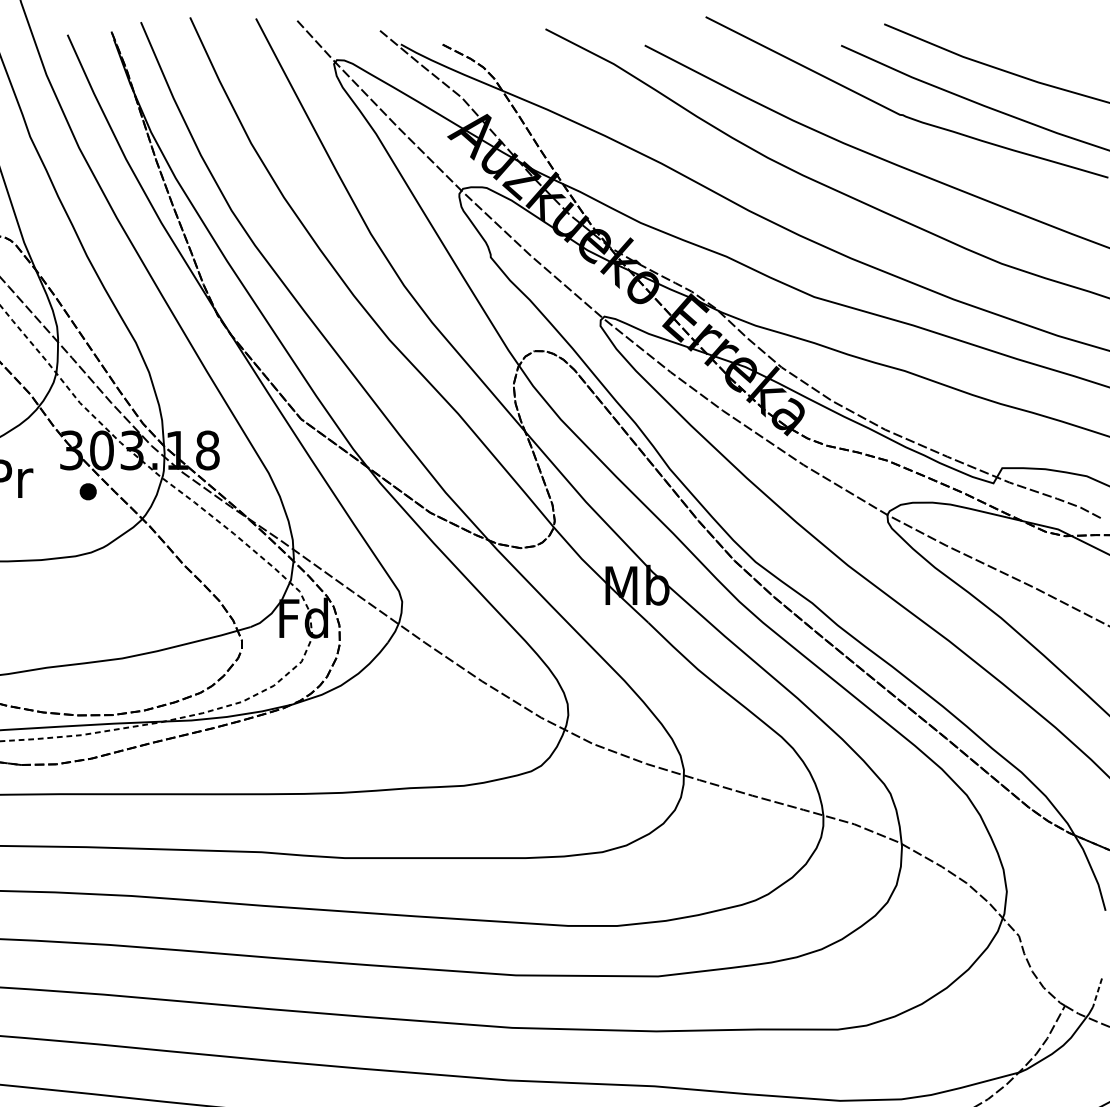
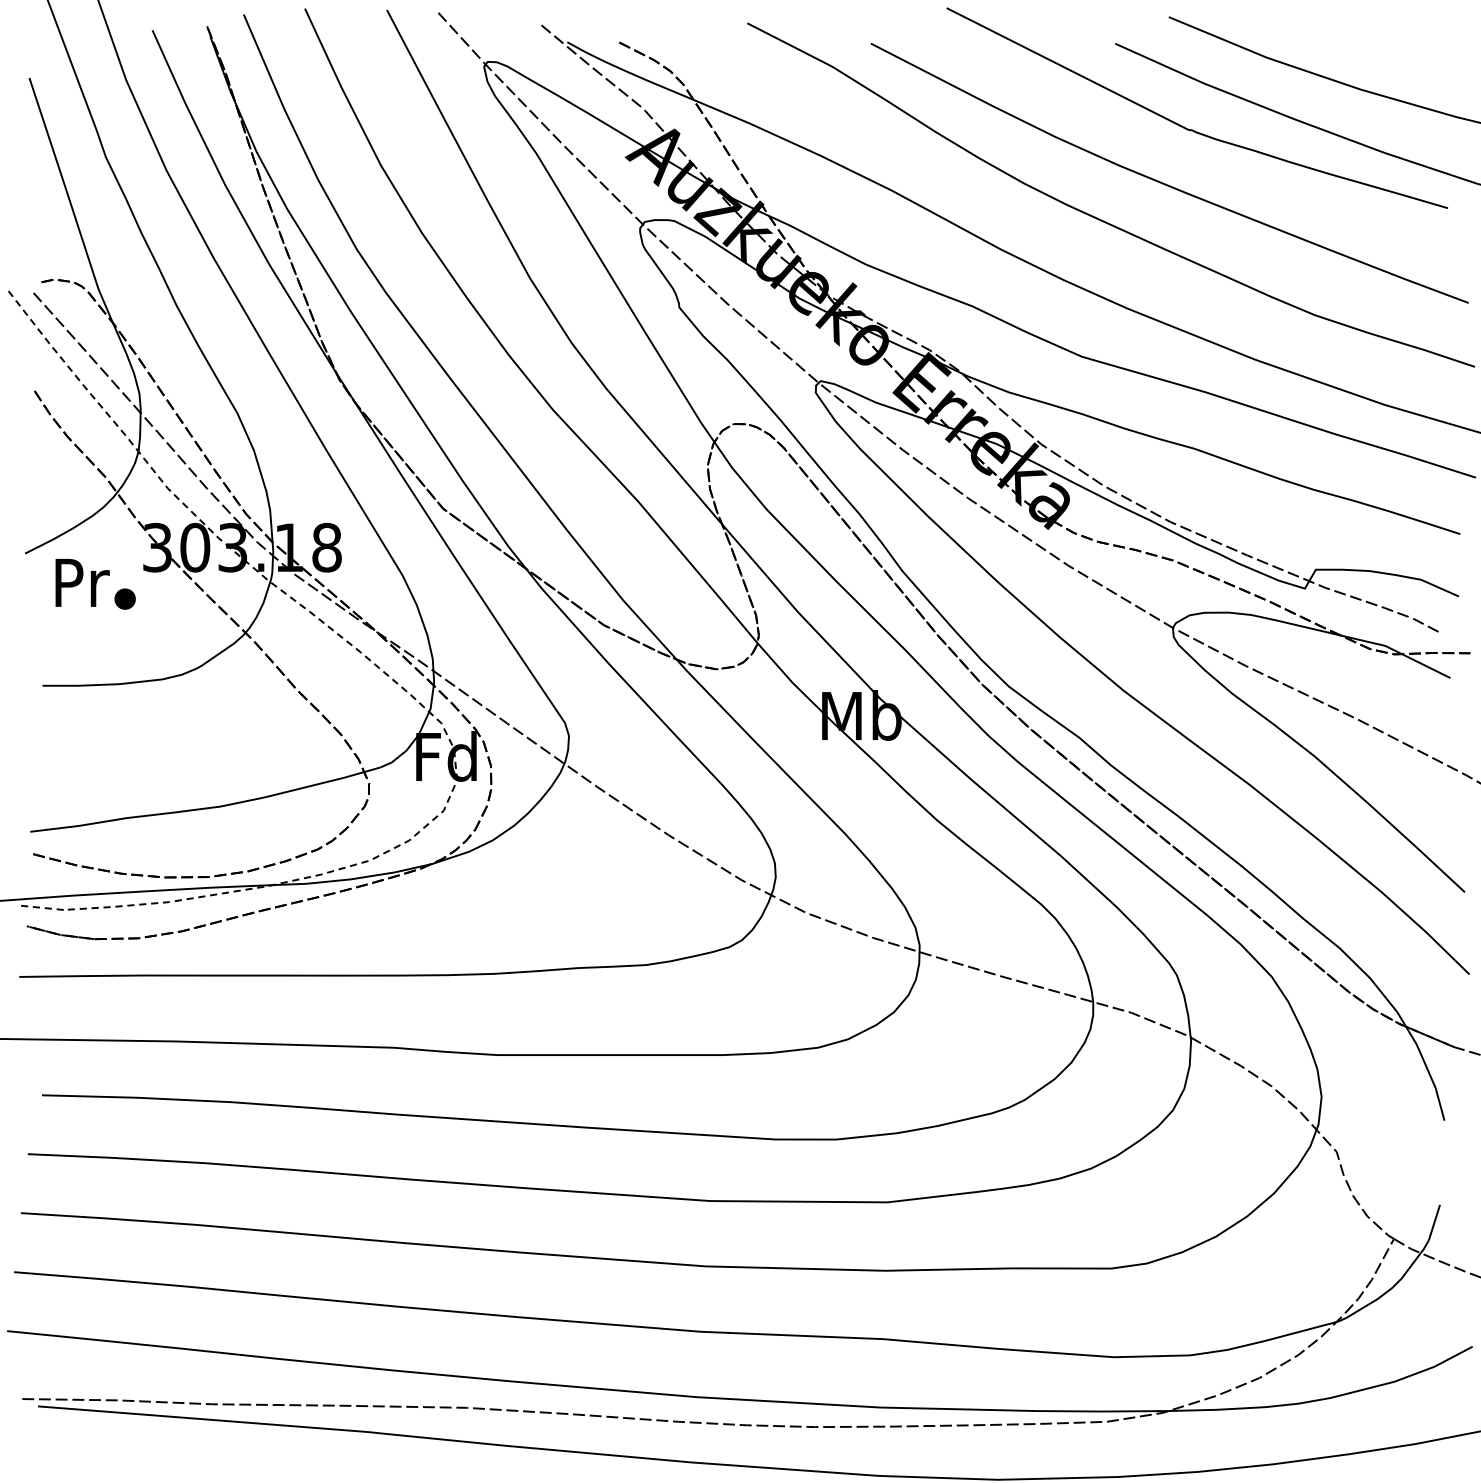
part: (87, 491) -> (124, 598), moved
line: (1097, 992) -> (1434, 1222), dashed -> solid

